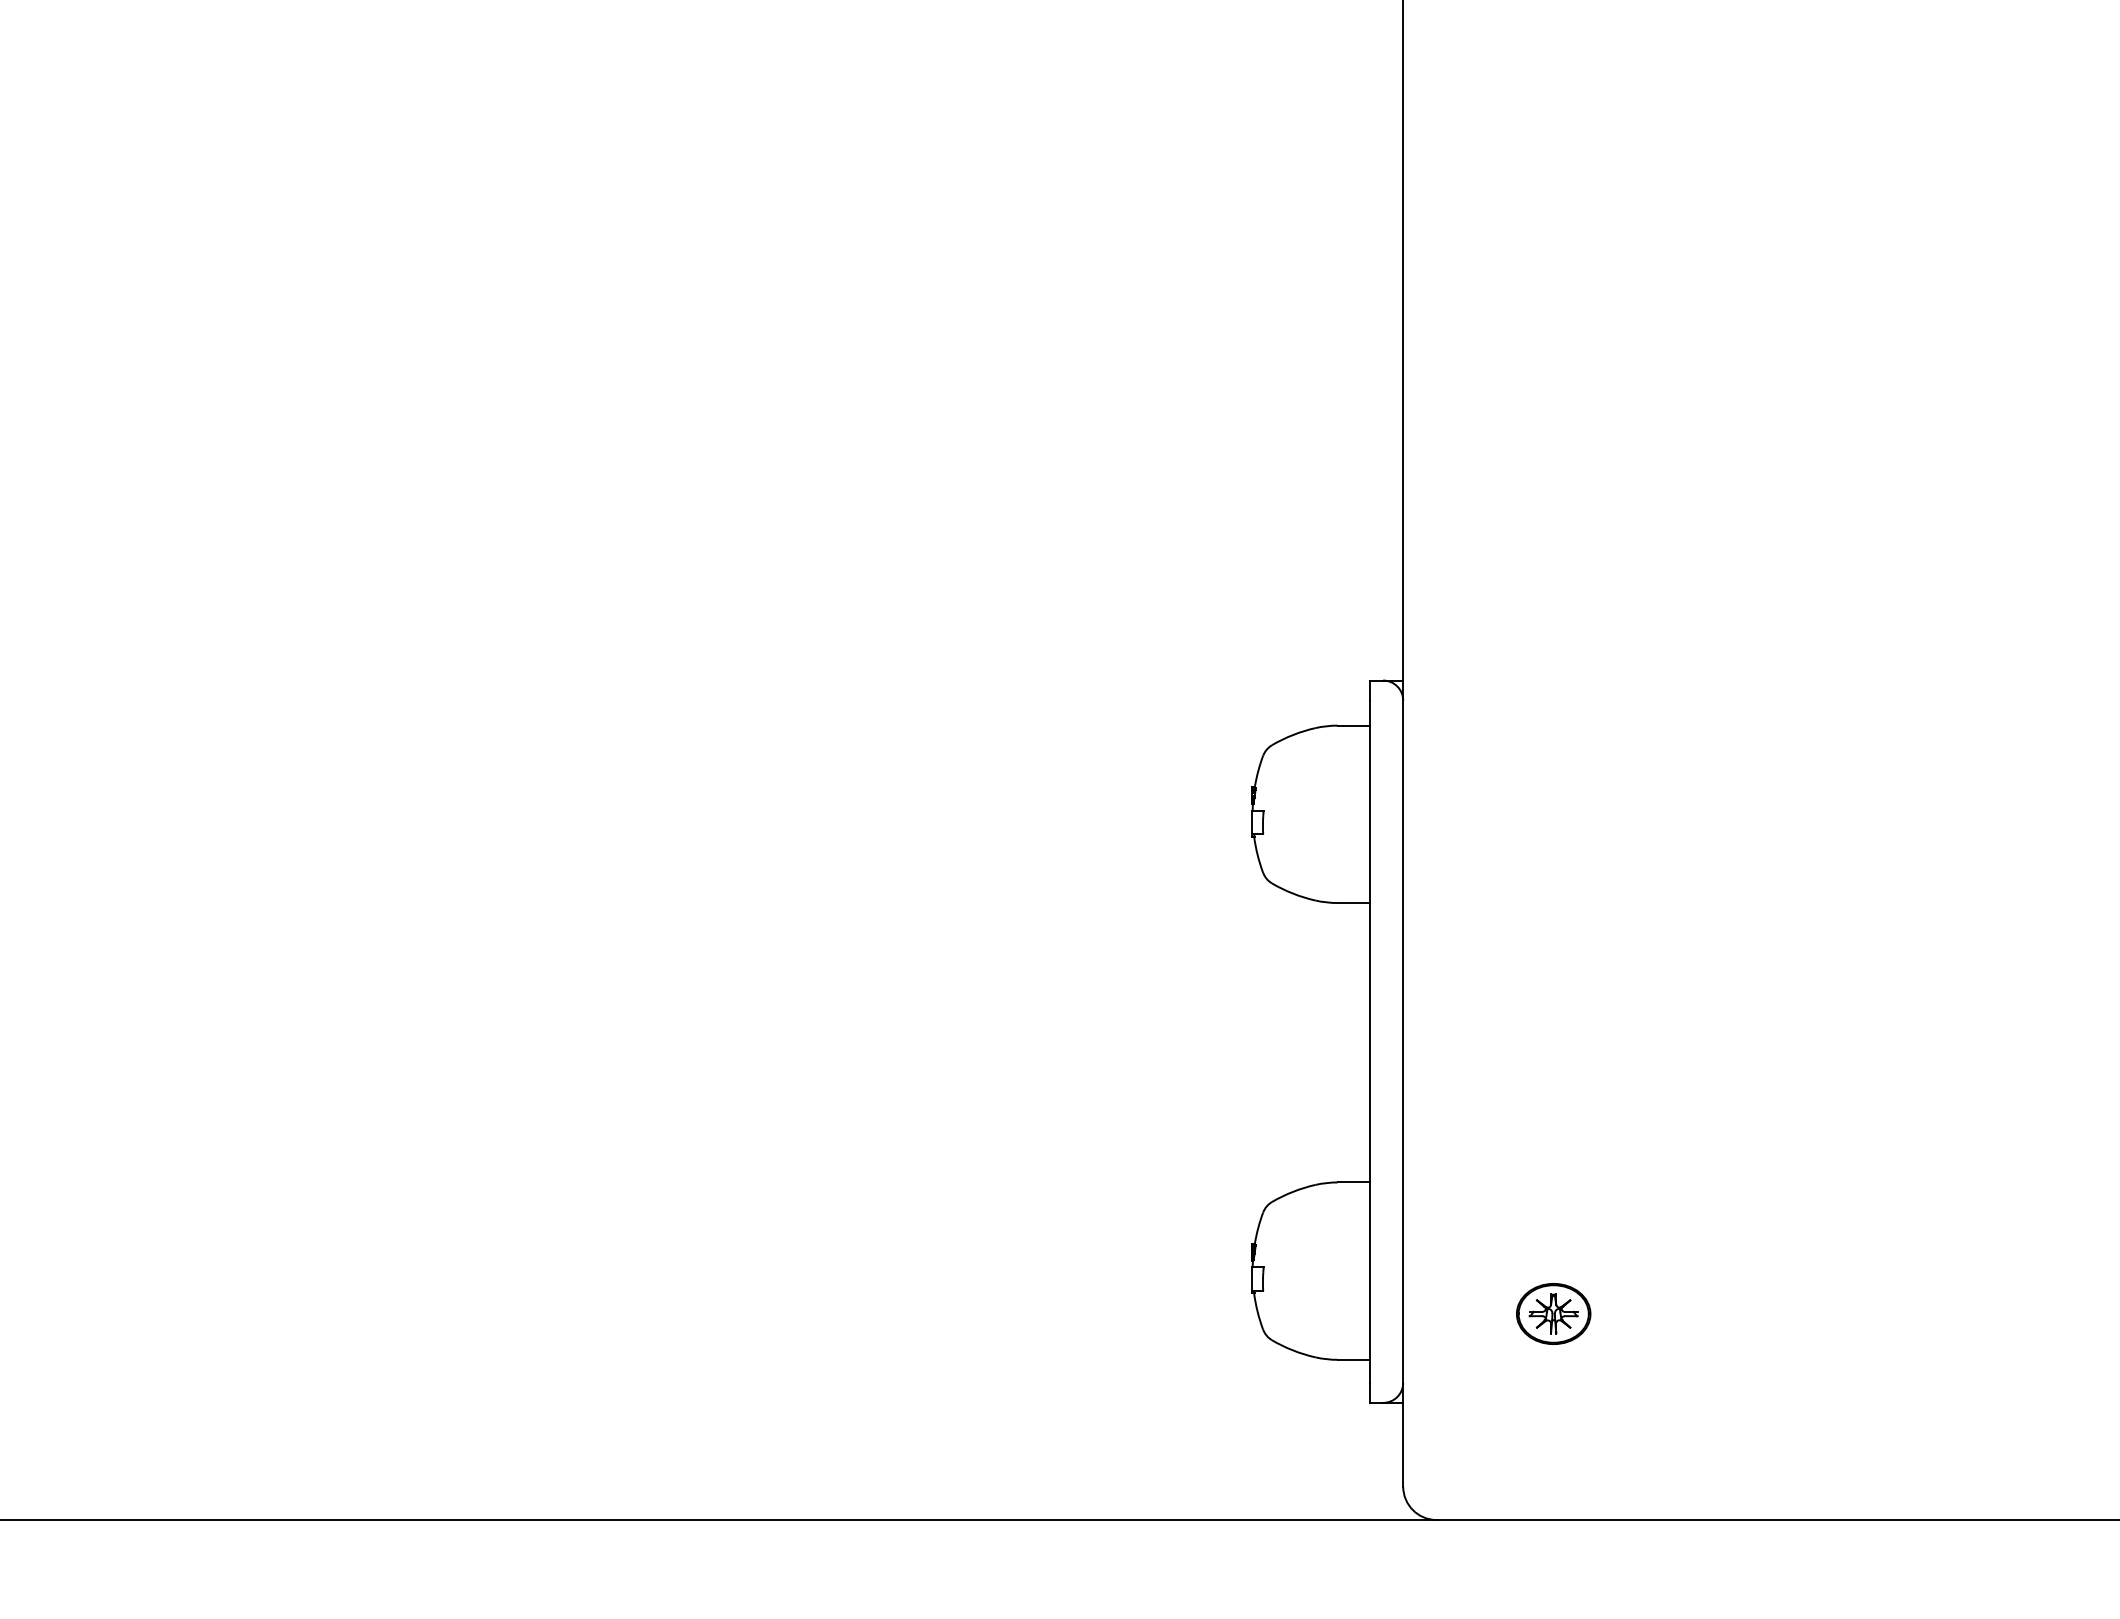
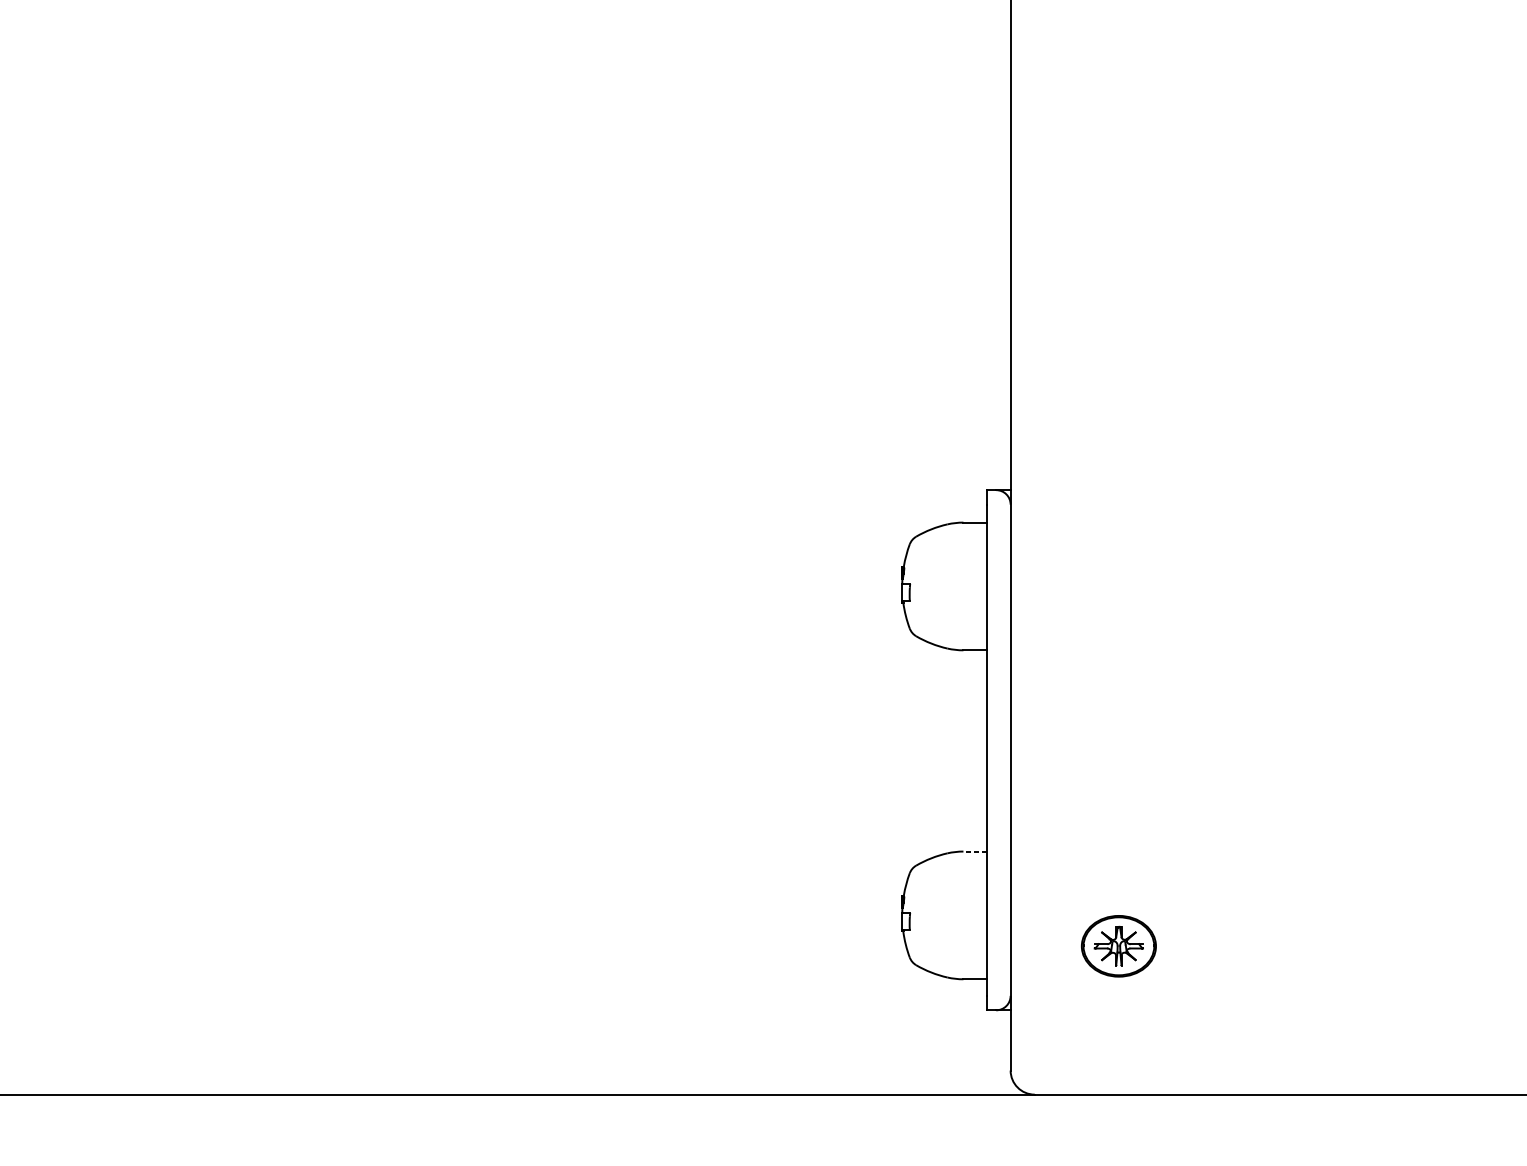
line: (1353, 1182) -> (974, 851), solid -> dashed
part: (1553, 1313) -> (1118, 945), size x1.4

